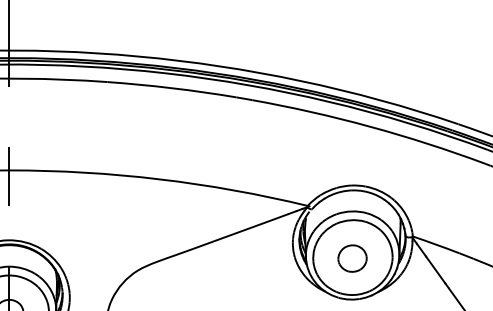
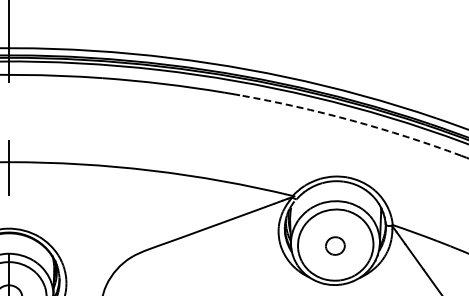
arc: (370, 126) -> (352, 120), solid -> dashed
part: (352, 258) -> (335, 245), size x0.7

